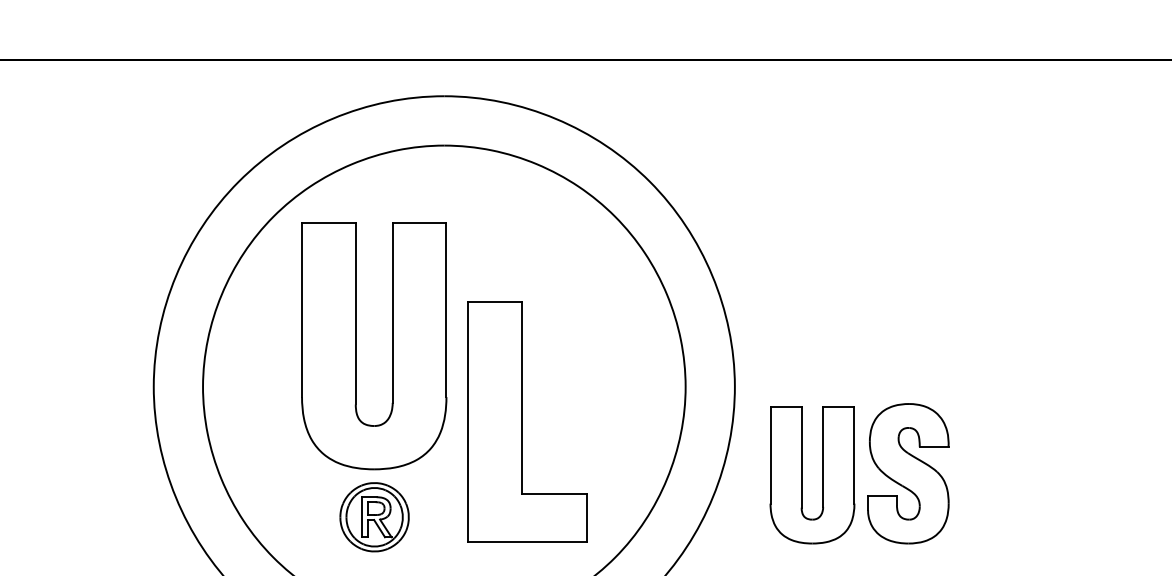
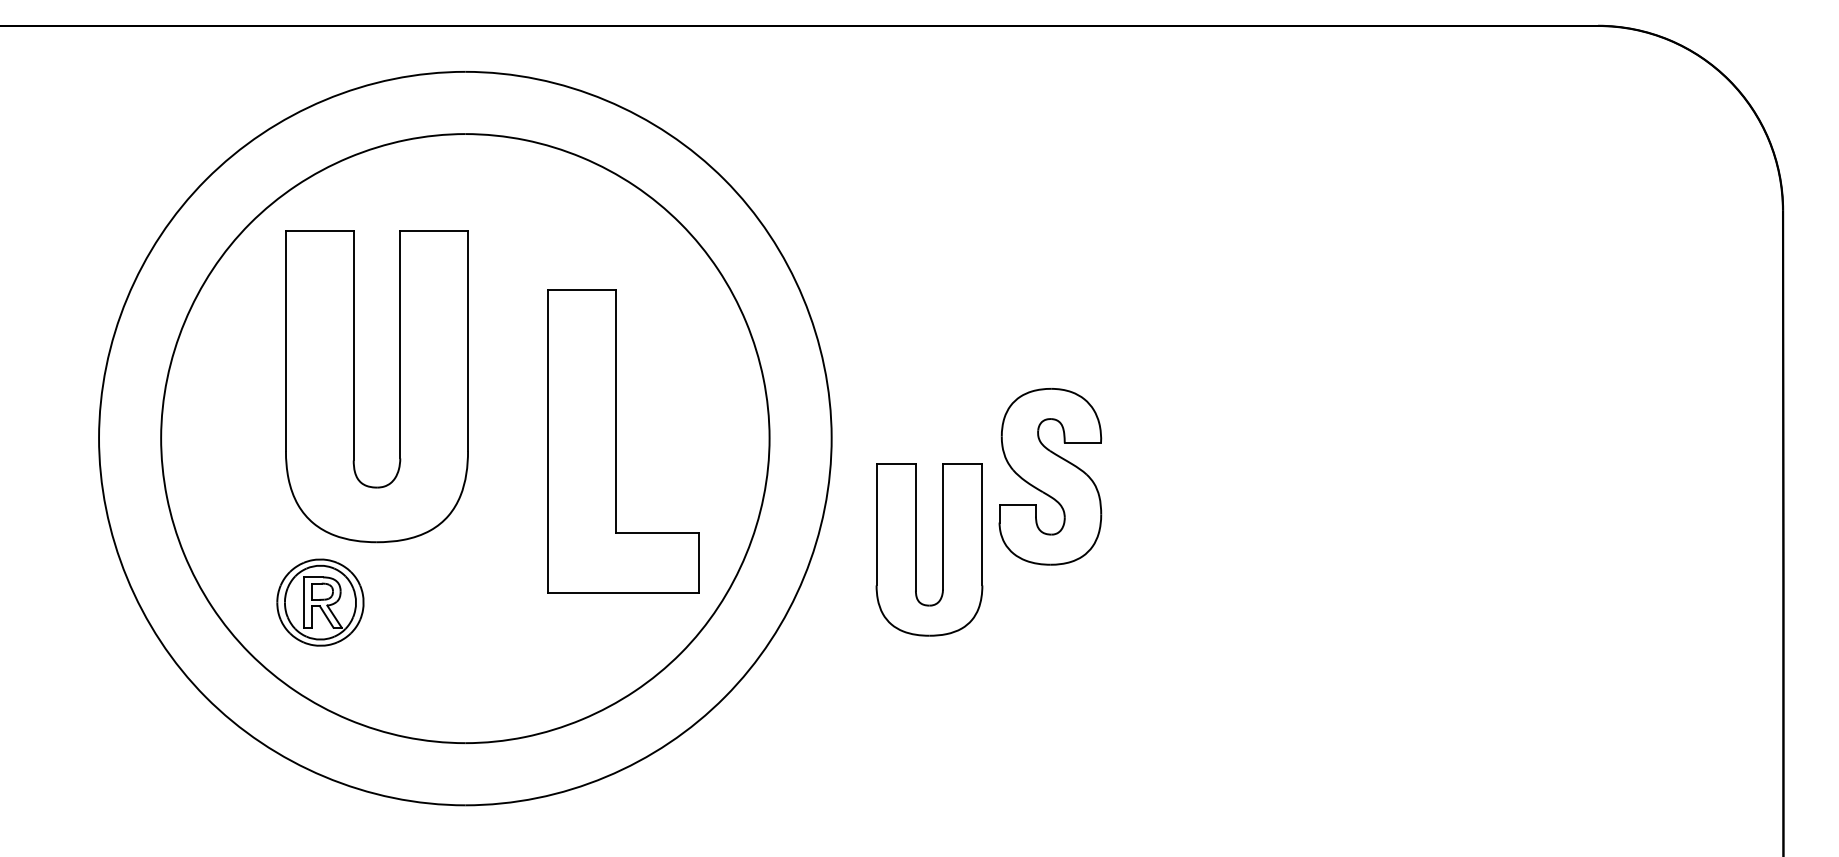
part: (522, 421) -> (616, 441), moved
part: (908, 473) -> (1050, 476), moved
part: (374, 517) -> (320, 602), moved

